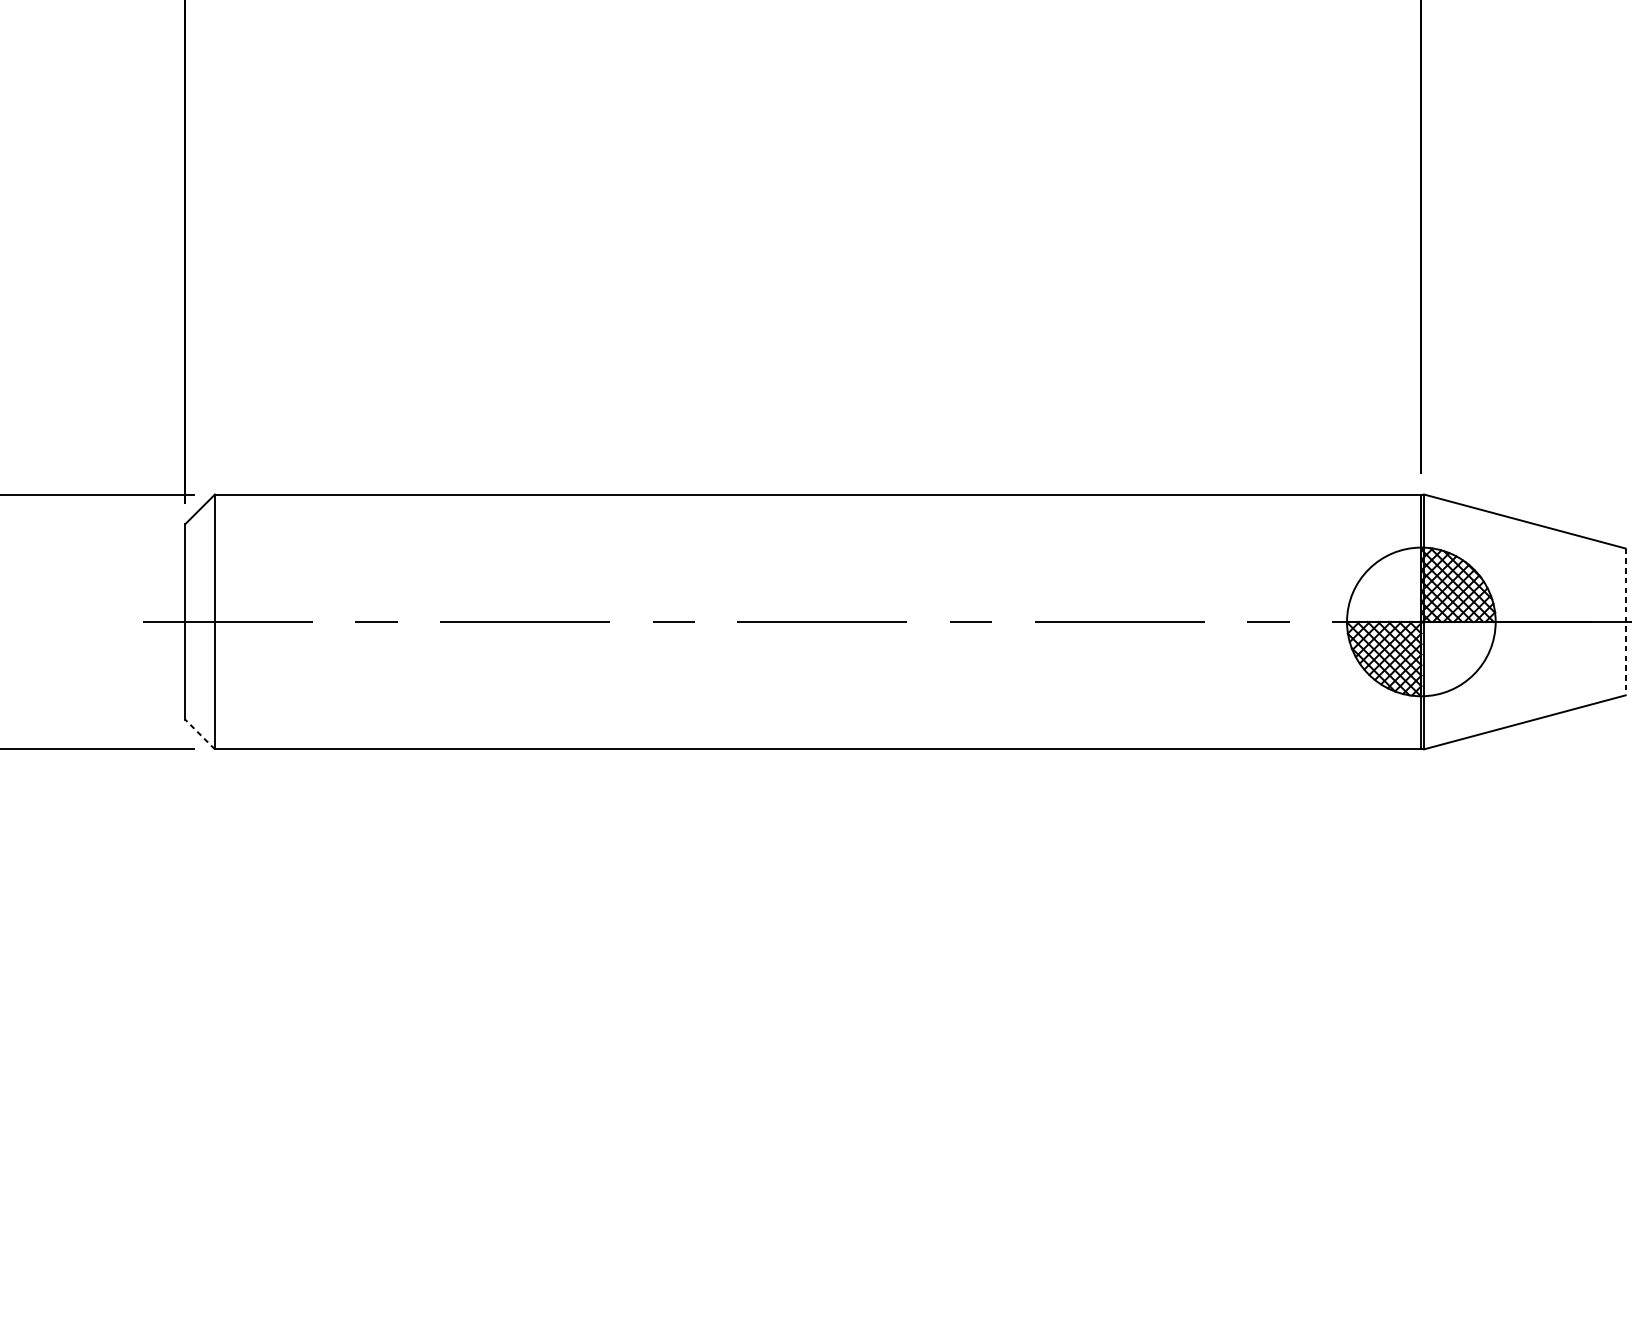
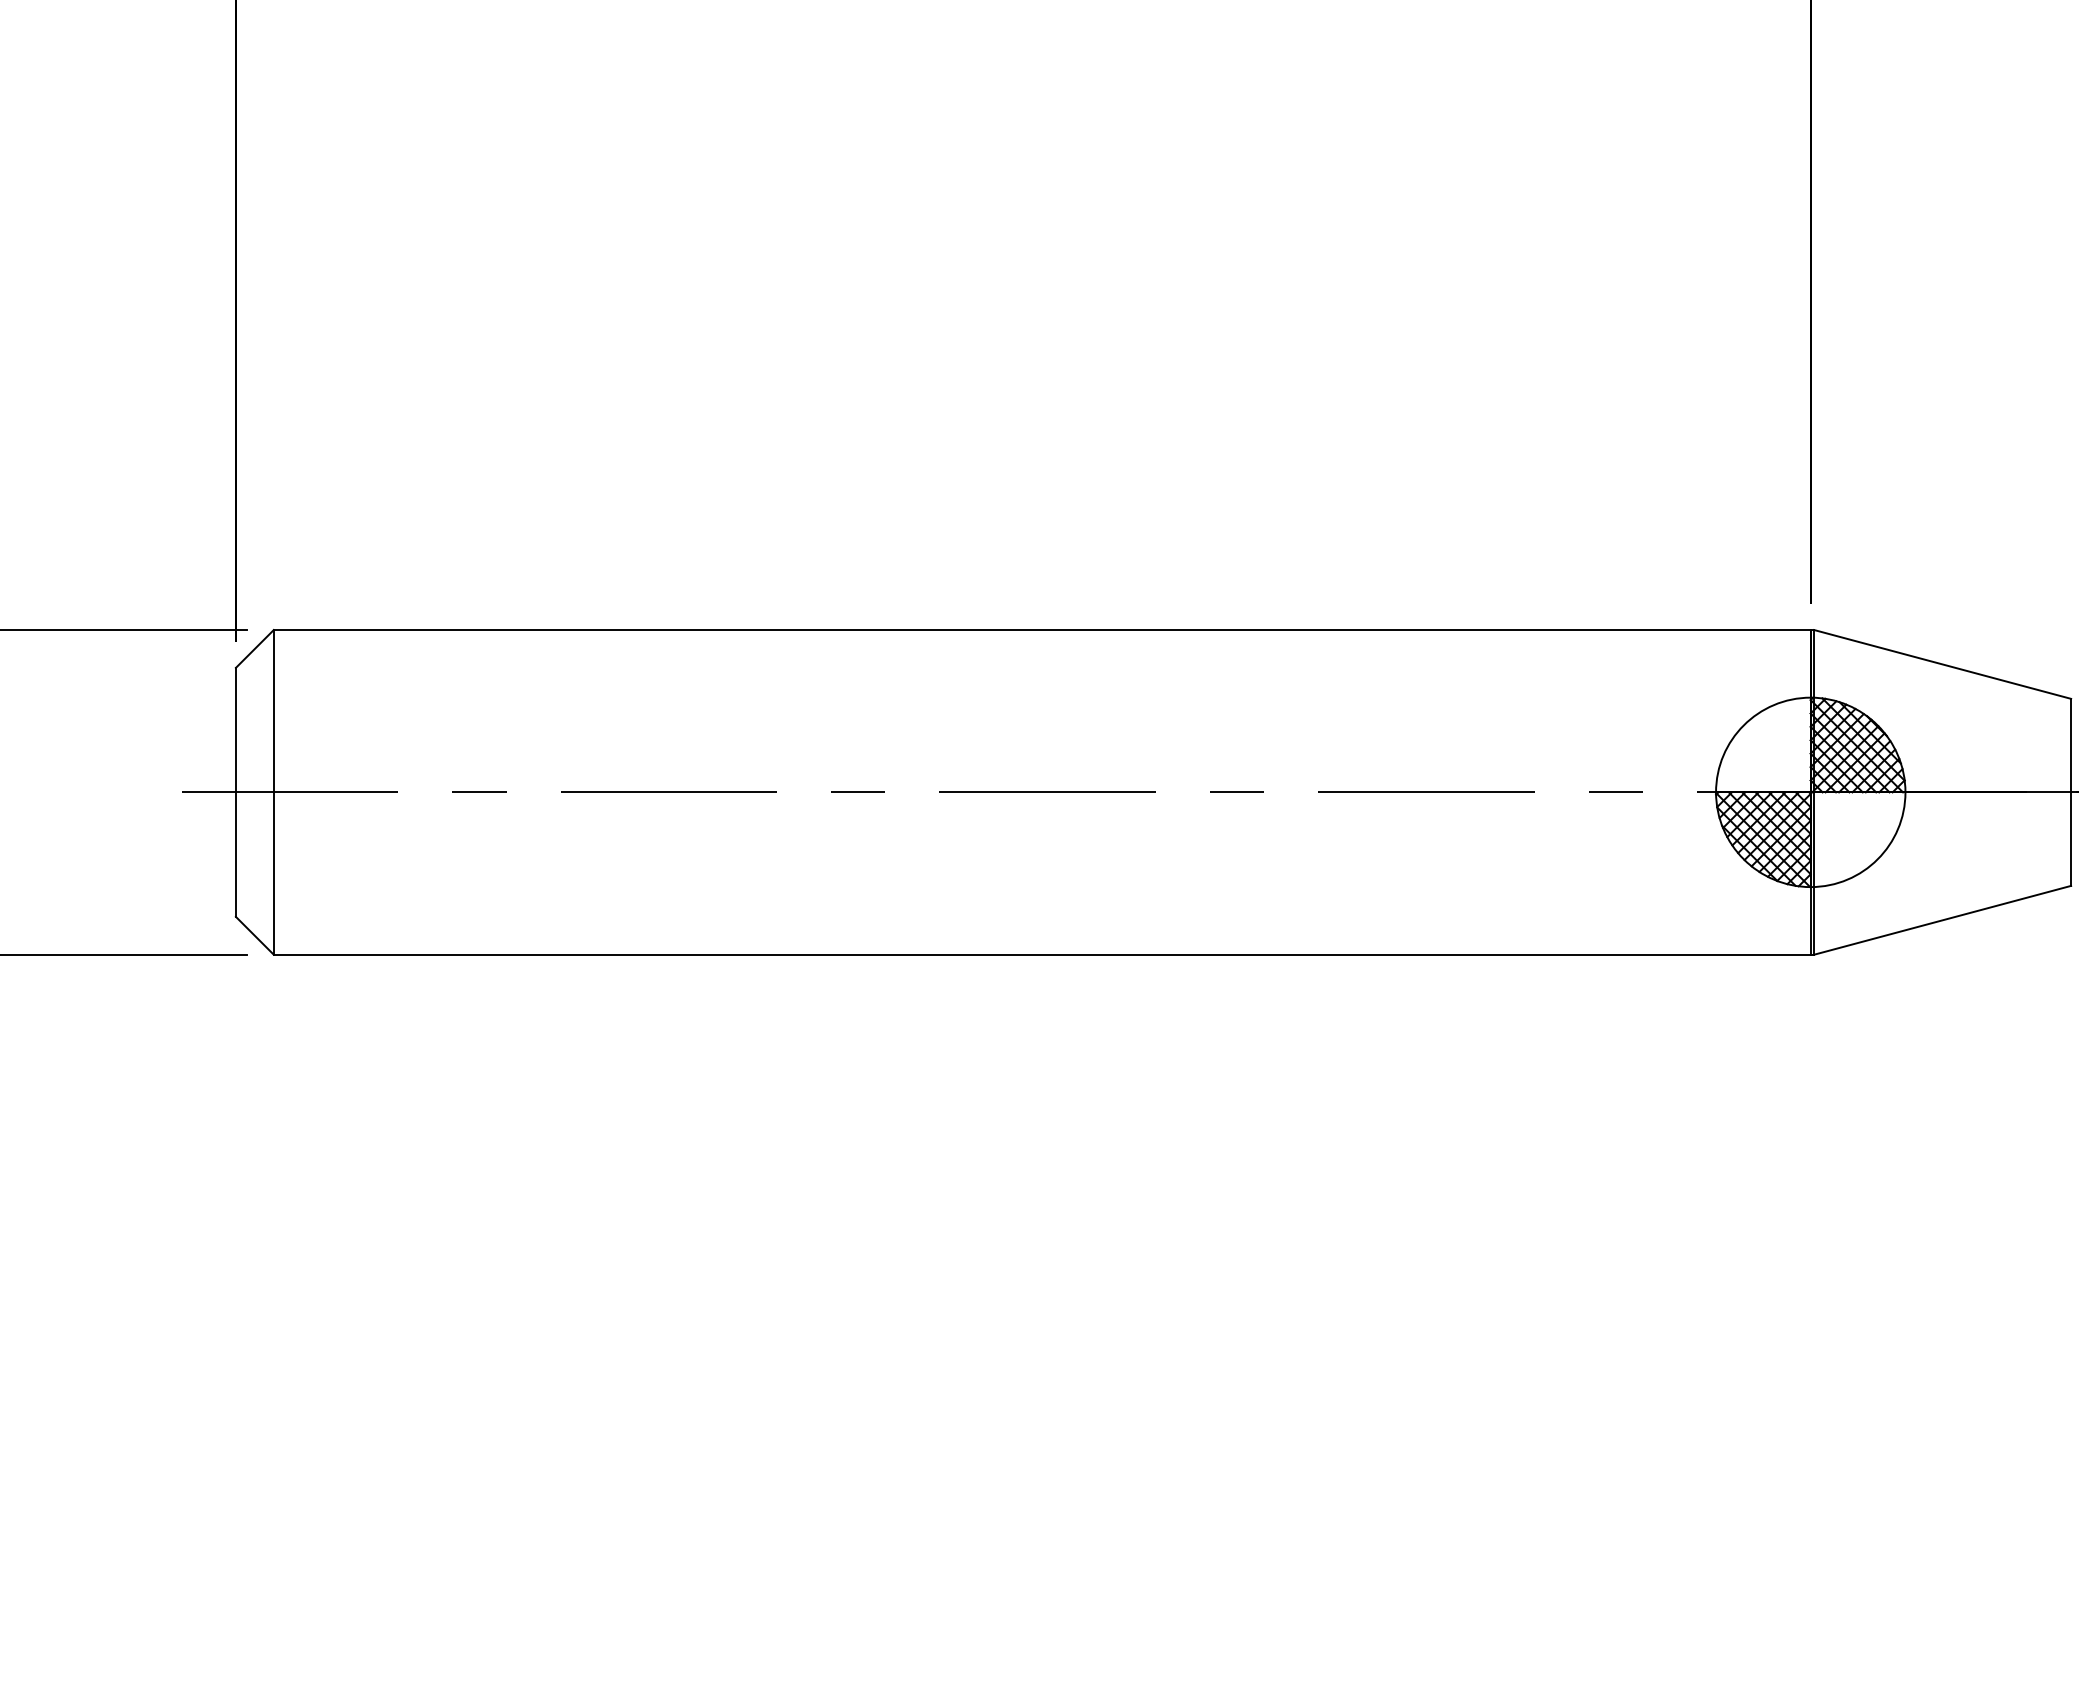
line: (1626, 622) -> (2071, 792), dashed -> solid
line: (199, 734) -> (254, 935), dashed -> solid

